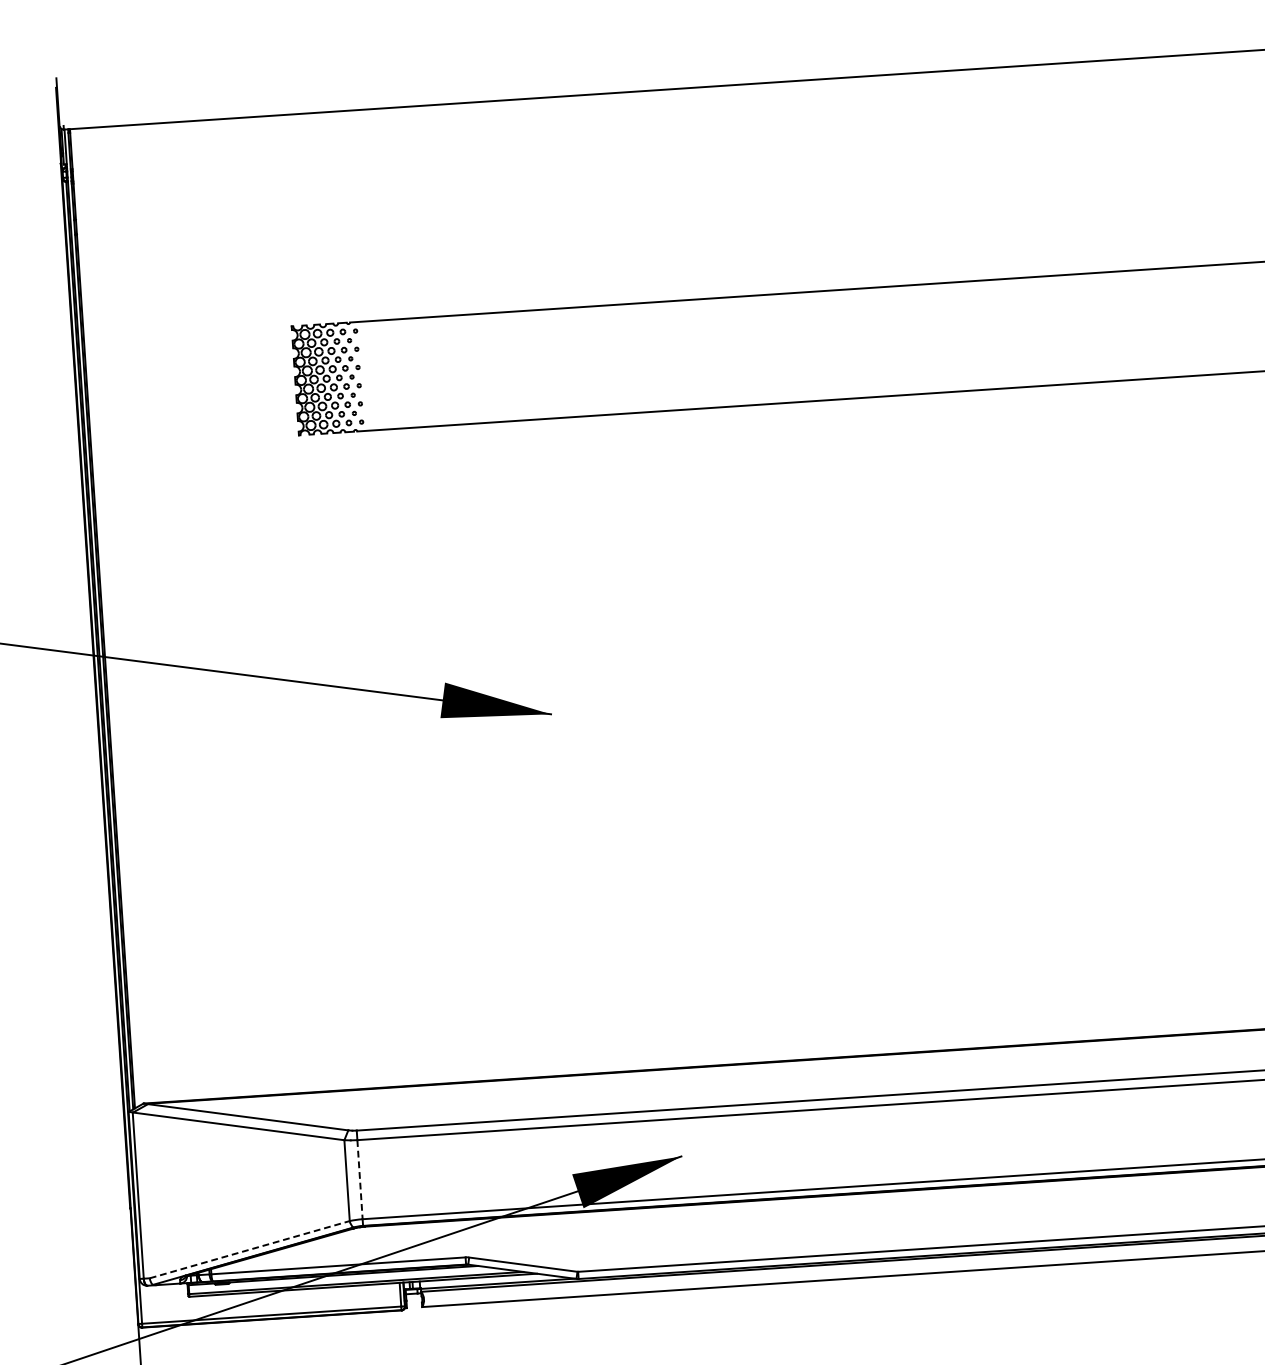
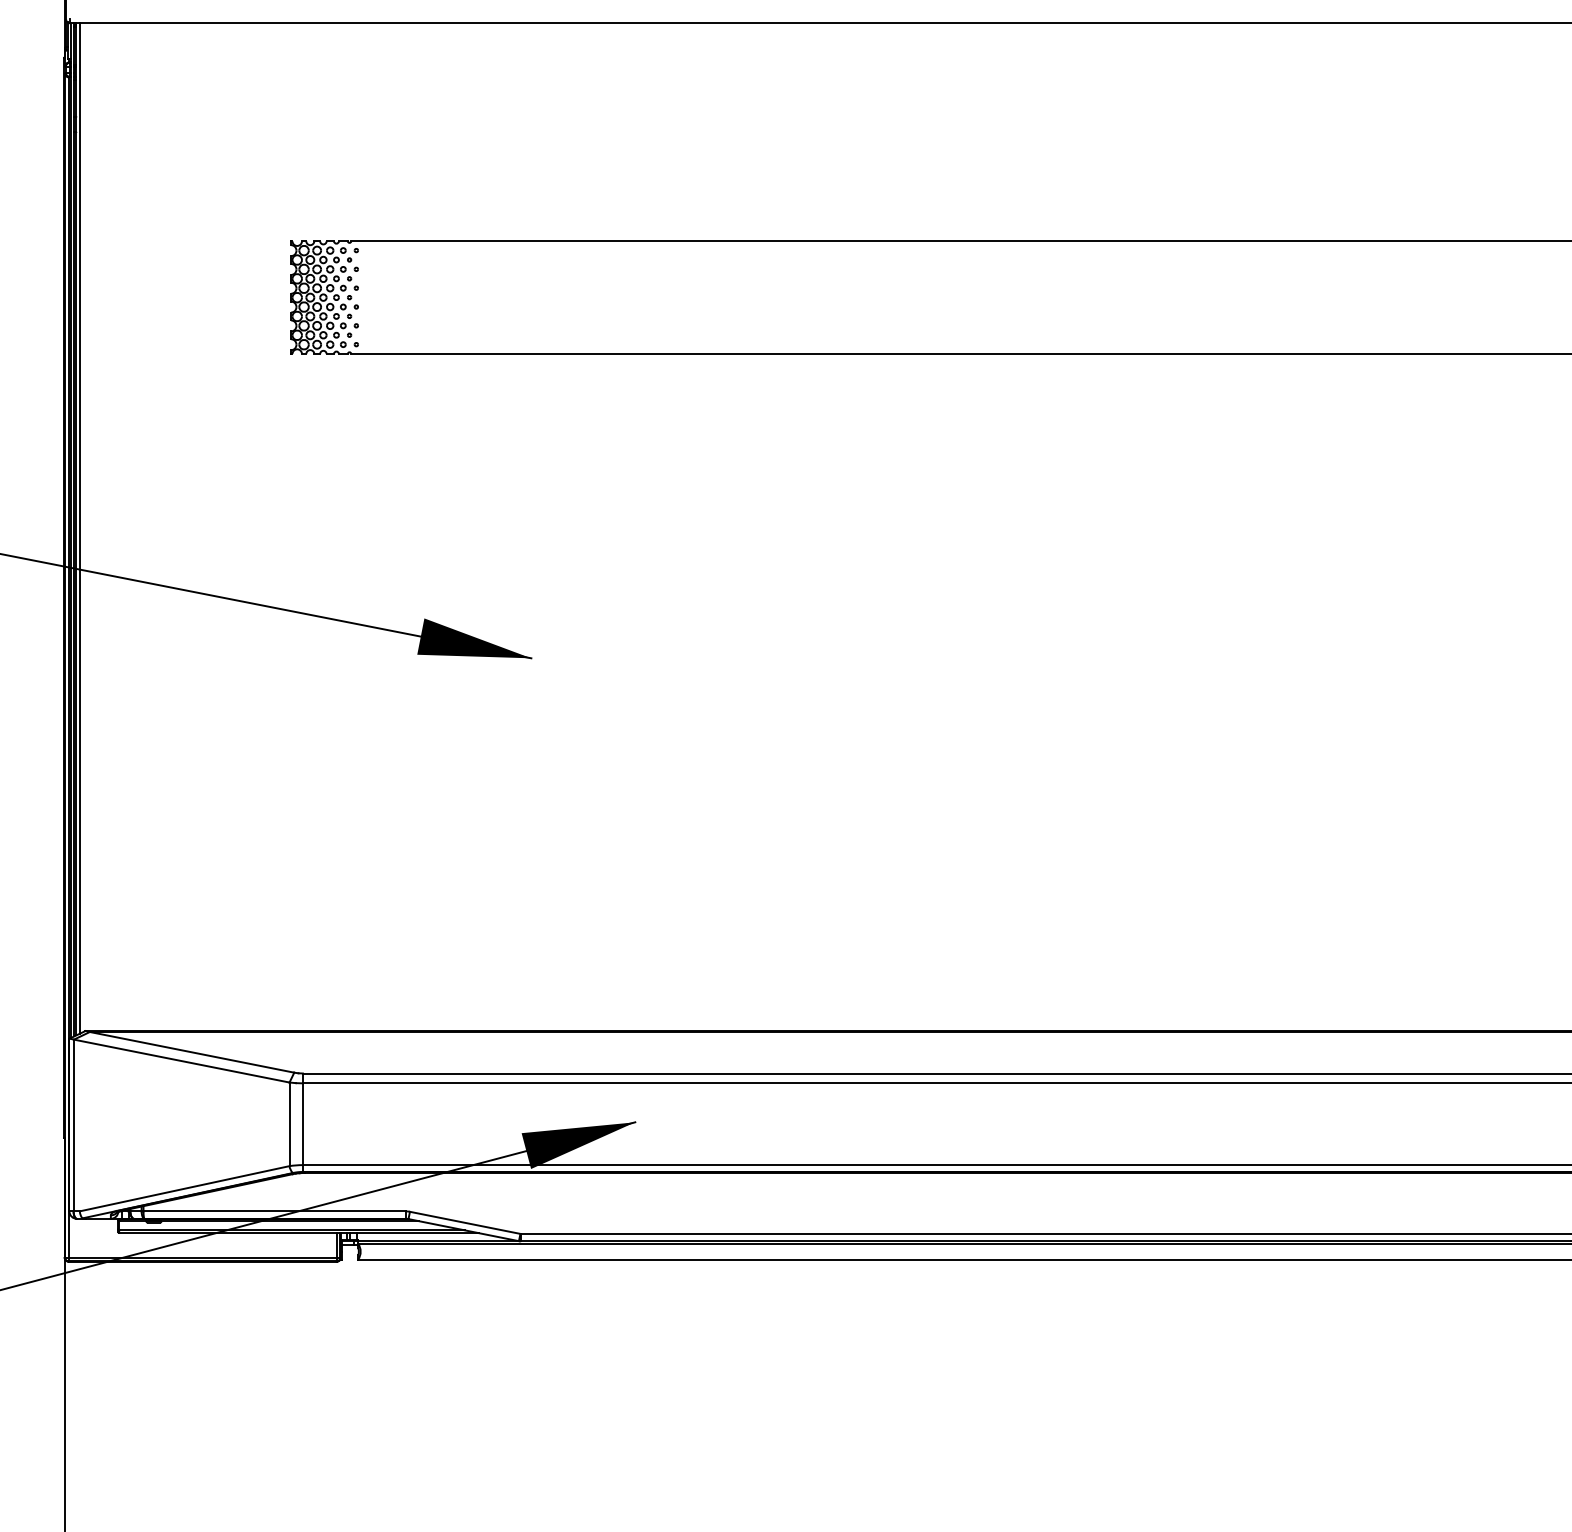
line: (105, 617) -> (79, 528), added
line: (359, 1179) -> (302, 1124), dashed -> solid
line: (250, 1249) -> (185, 1188), dashed -> solid

